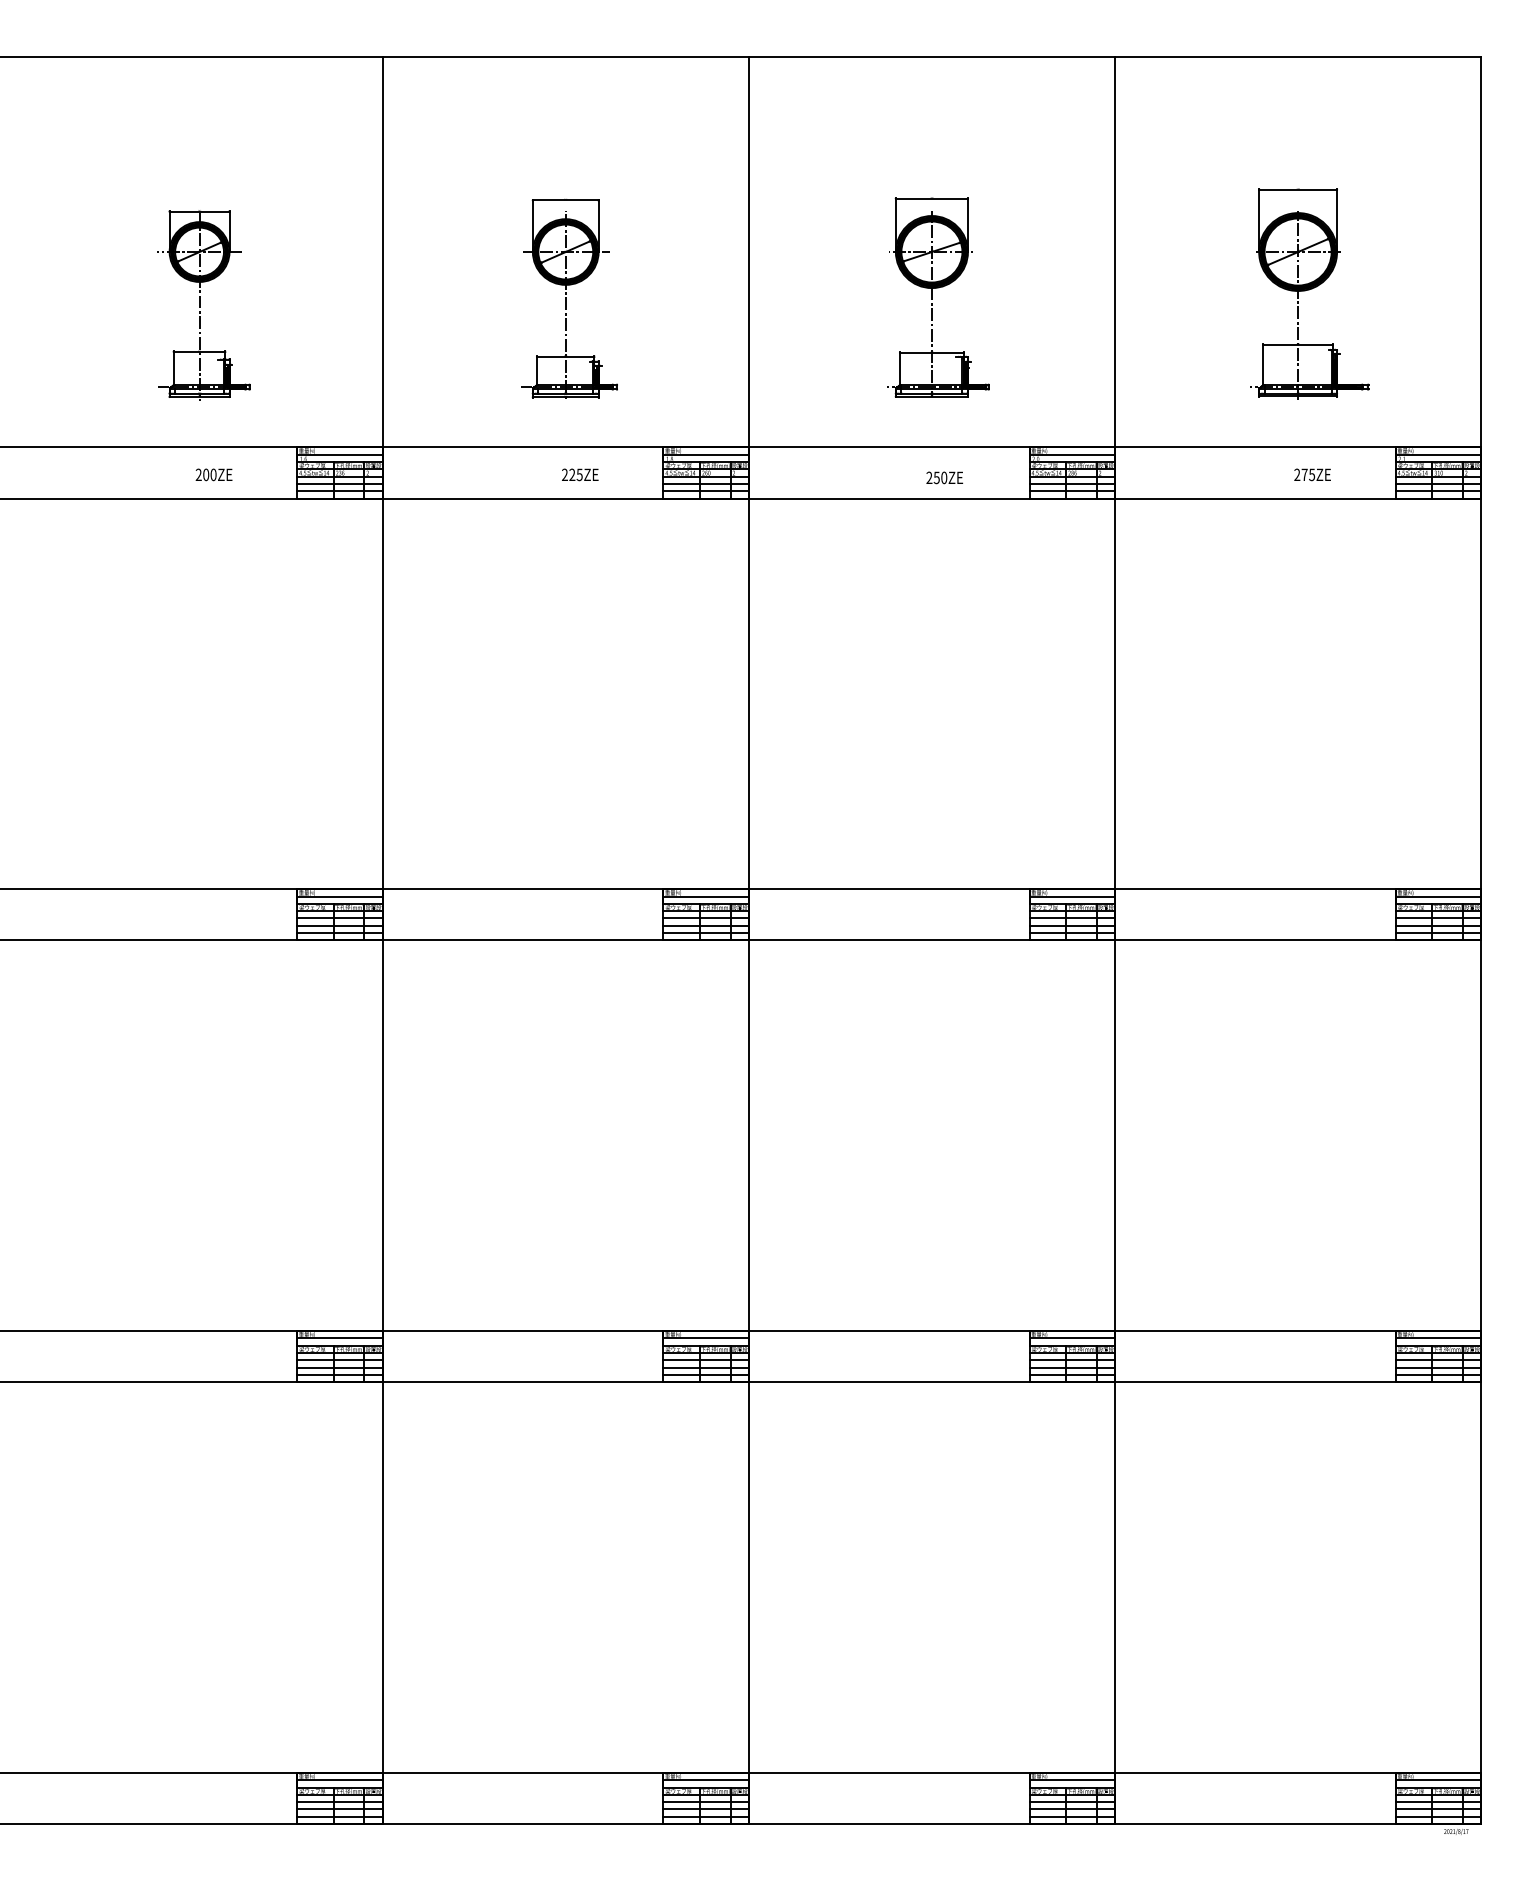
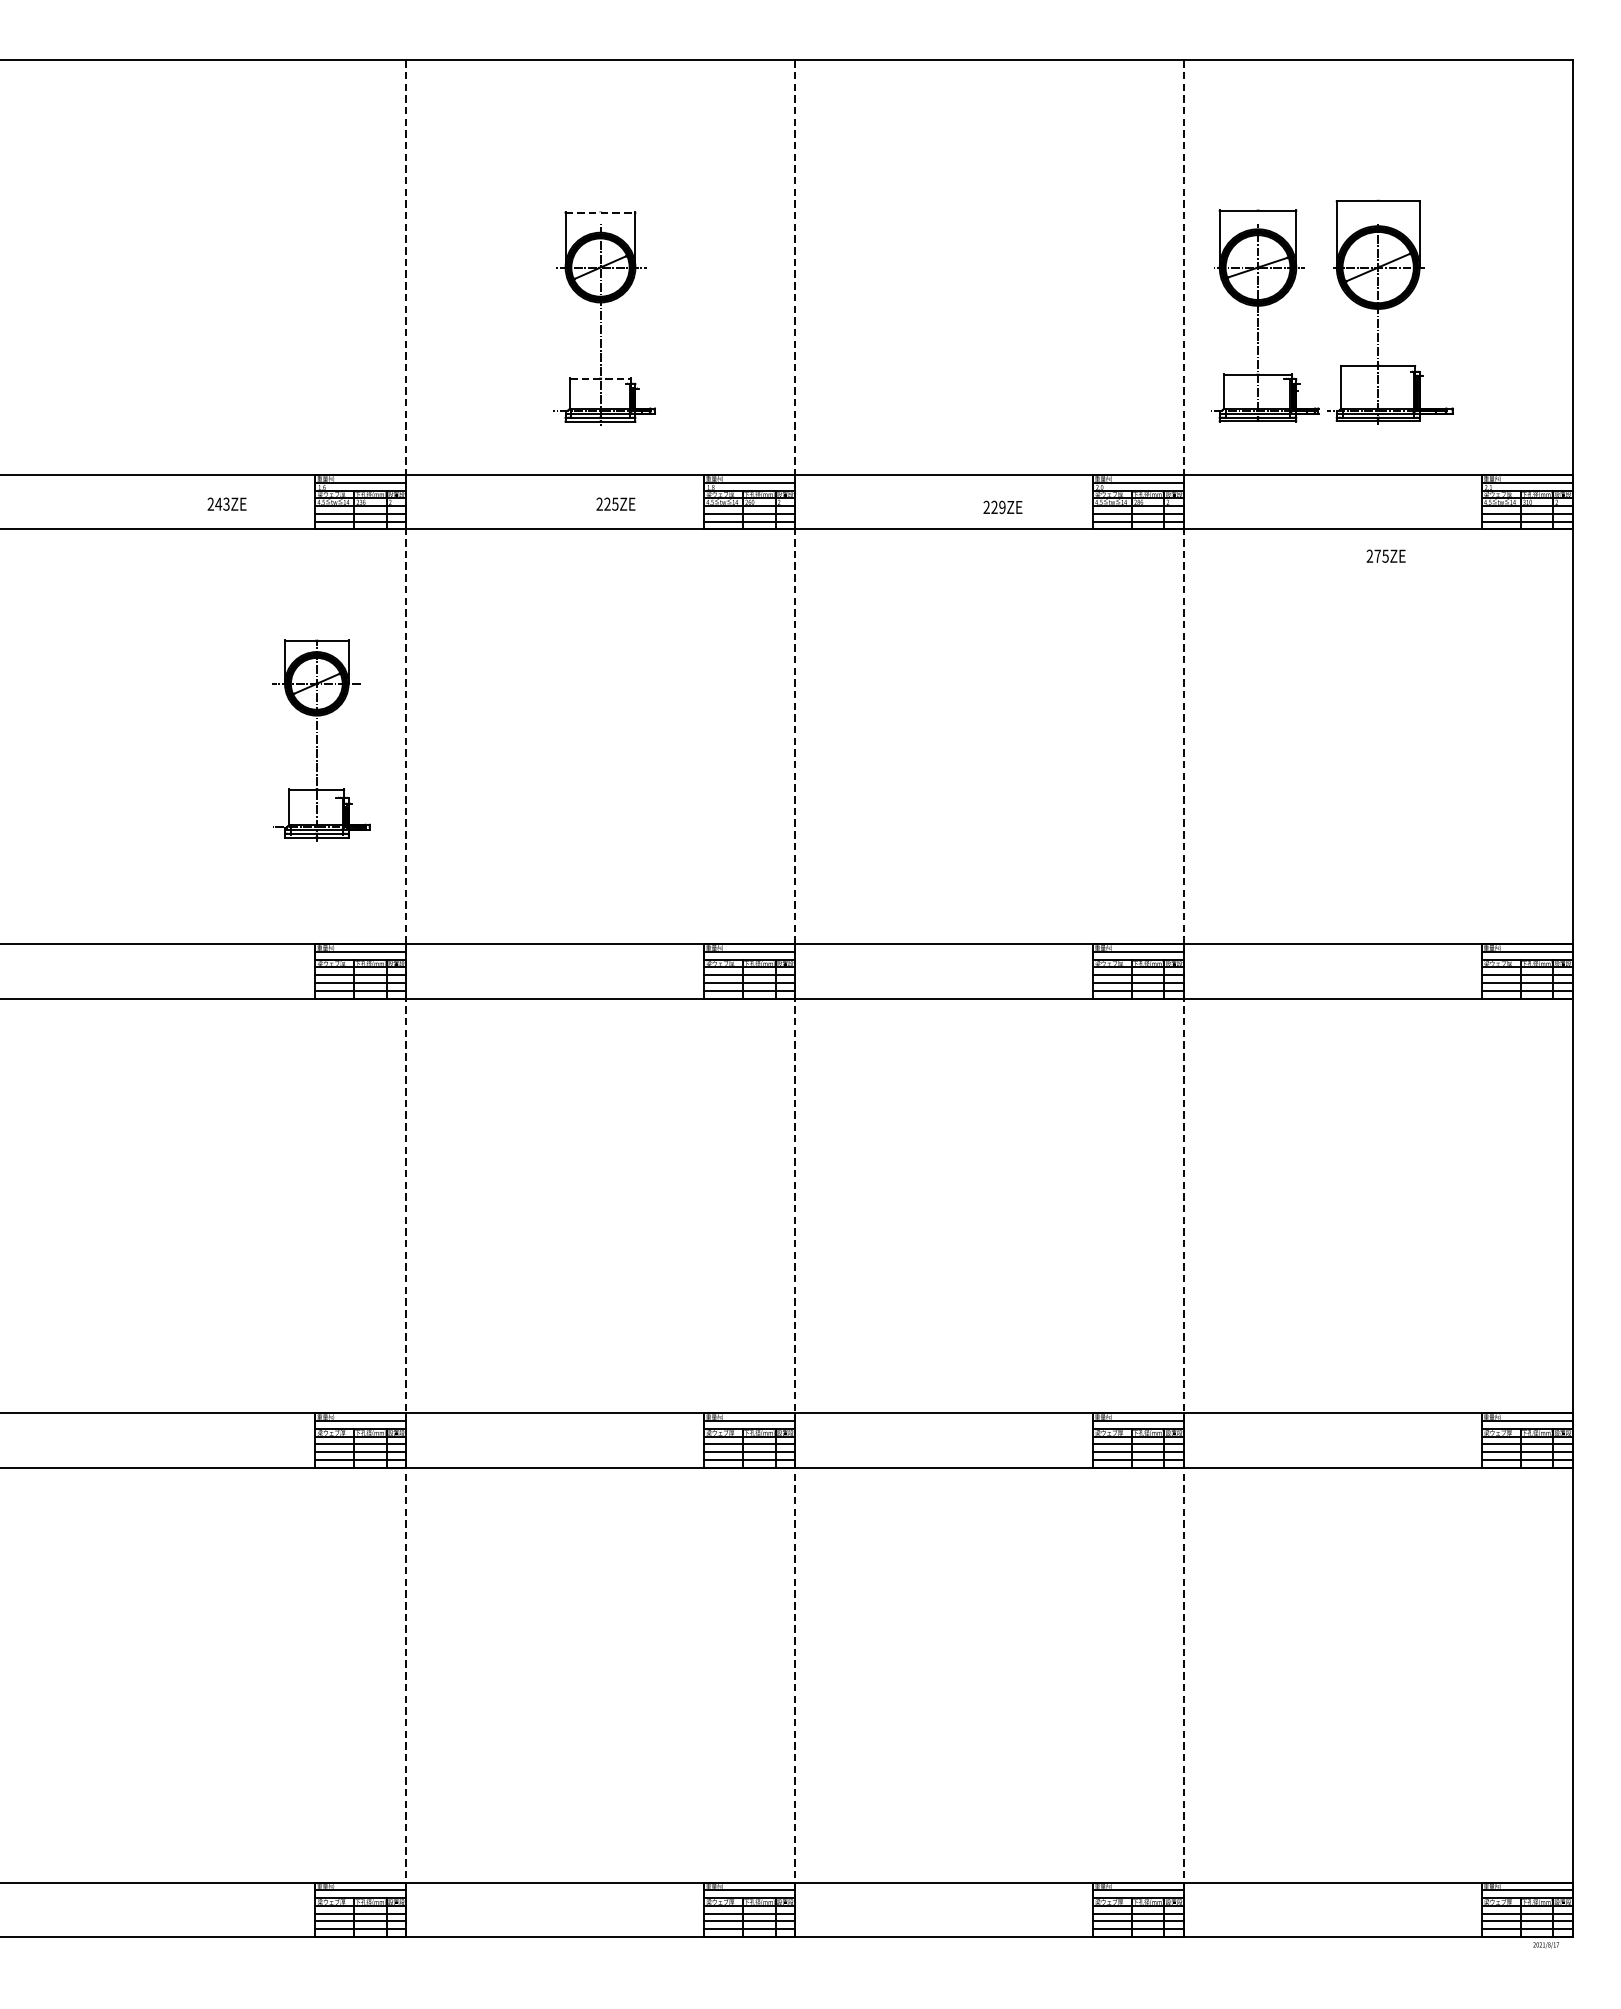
line: (565, 200) -> (600, 212), solid -> dashed
part: (938, 297) -> (1264, 315), moved
part: (203, 305) -> (320, 740), moved
line: (565, 356) -> (600, 378), solid -> dashed
text: (209, 474) -> (222, 503), 200ZE -> 243ZE
text: (1312, 474) -> (1386, 555), moved
text: (940, 477) -> (998, 506), 250ZE -> 229ZE
line: (382, 940) -> (405, 998), solid -> dashed
line: (748, 940) -> (794, 998), solid -> dashed
line: (1115, 940) -> (1184, 998), solid -> dashed

